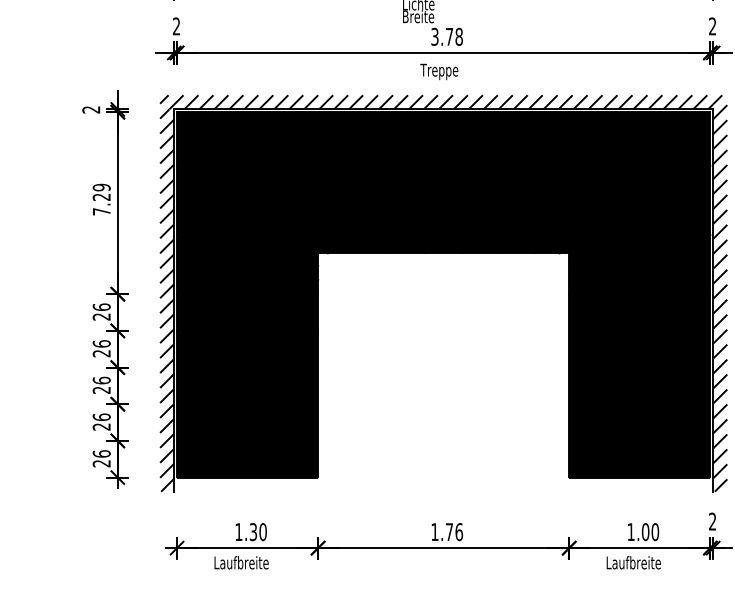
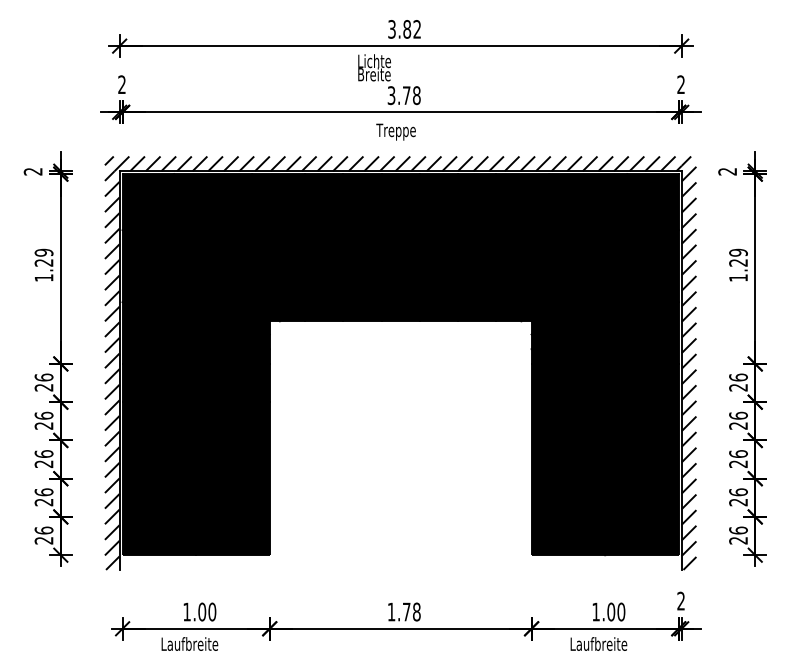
text: (101, 211) -> (43, 277), 7.29 -> 1.29
text: (253, 531) -> (202, 611), 1.30 -> 1.00
text: (458, 531) -> (416, 611), 1.76 -> 1.78

